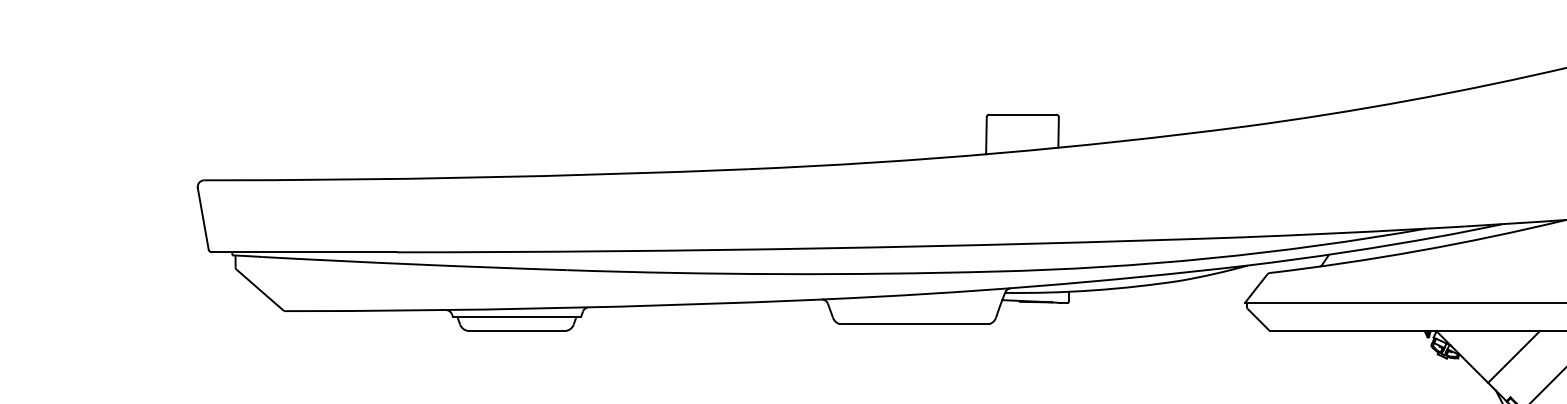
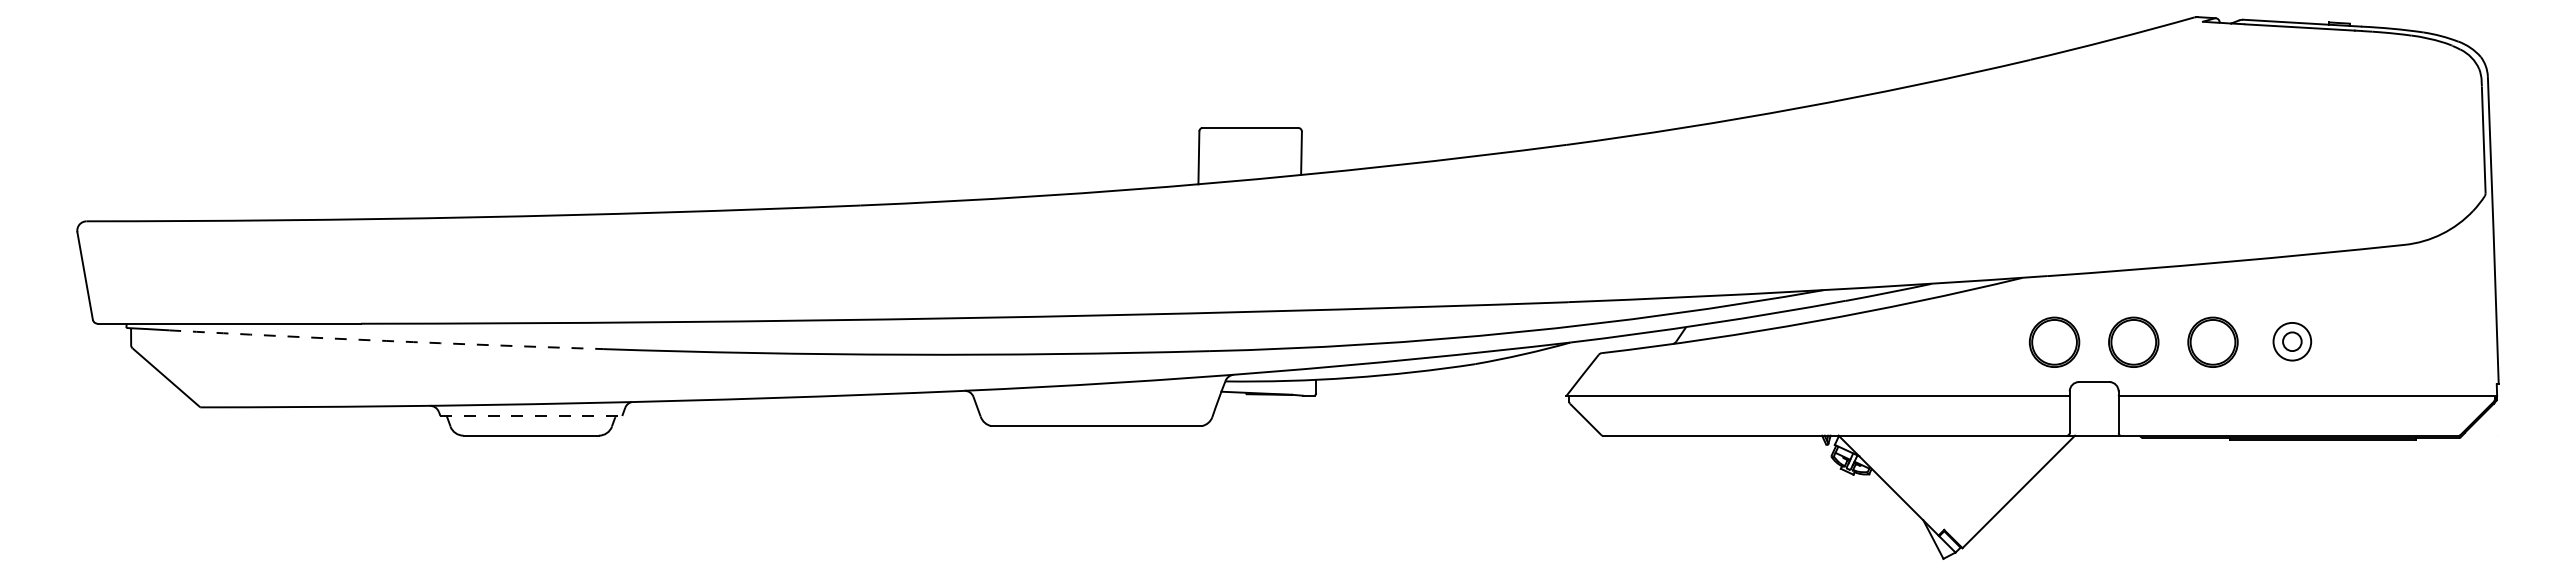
arc: (415, 264) -> (386, 340), solid -> dashed
line: (517, 317) -> (531, 416), solid -> dashed
line: (1514, 356) -> (1949, 472), removed

